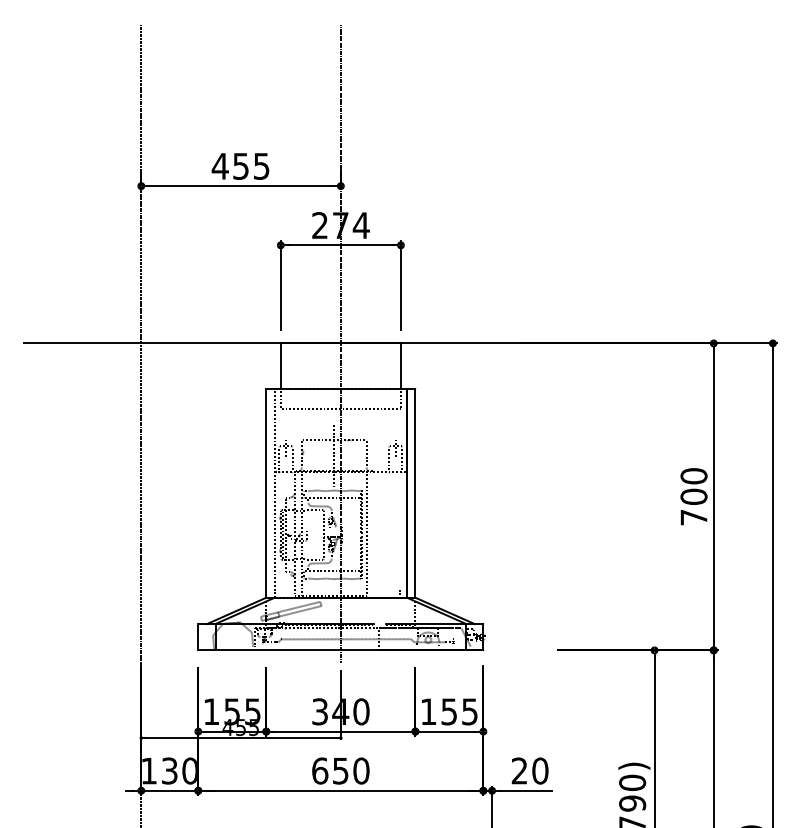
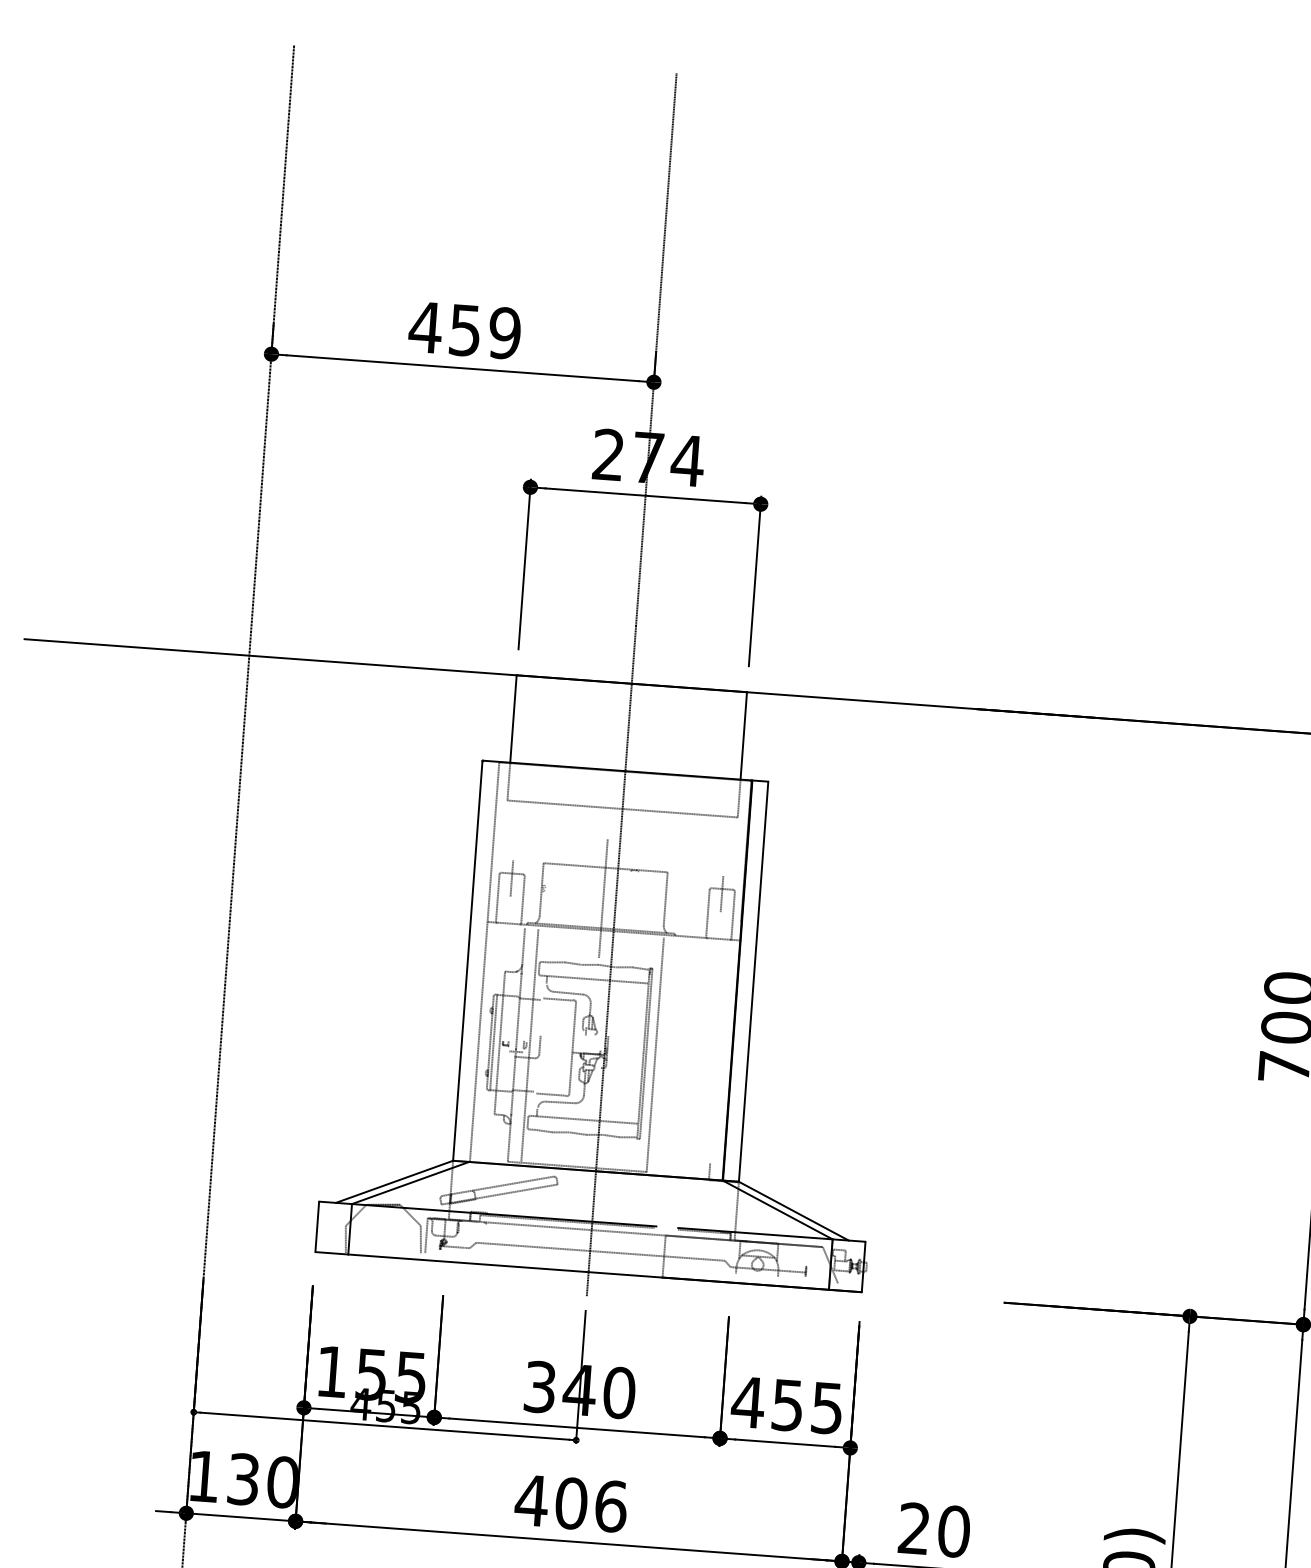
text: (261, 165) -> (504, 331), 455 -> 459
text: (428, 711) -> (747, 1401), 155 -> 455
text: (340, 770) -> (570, 1502), 650 -> 406

